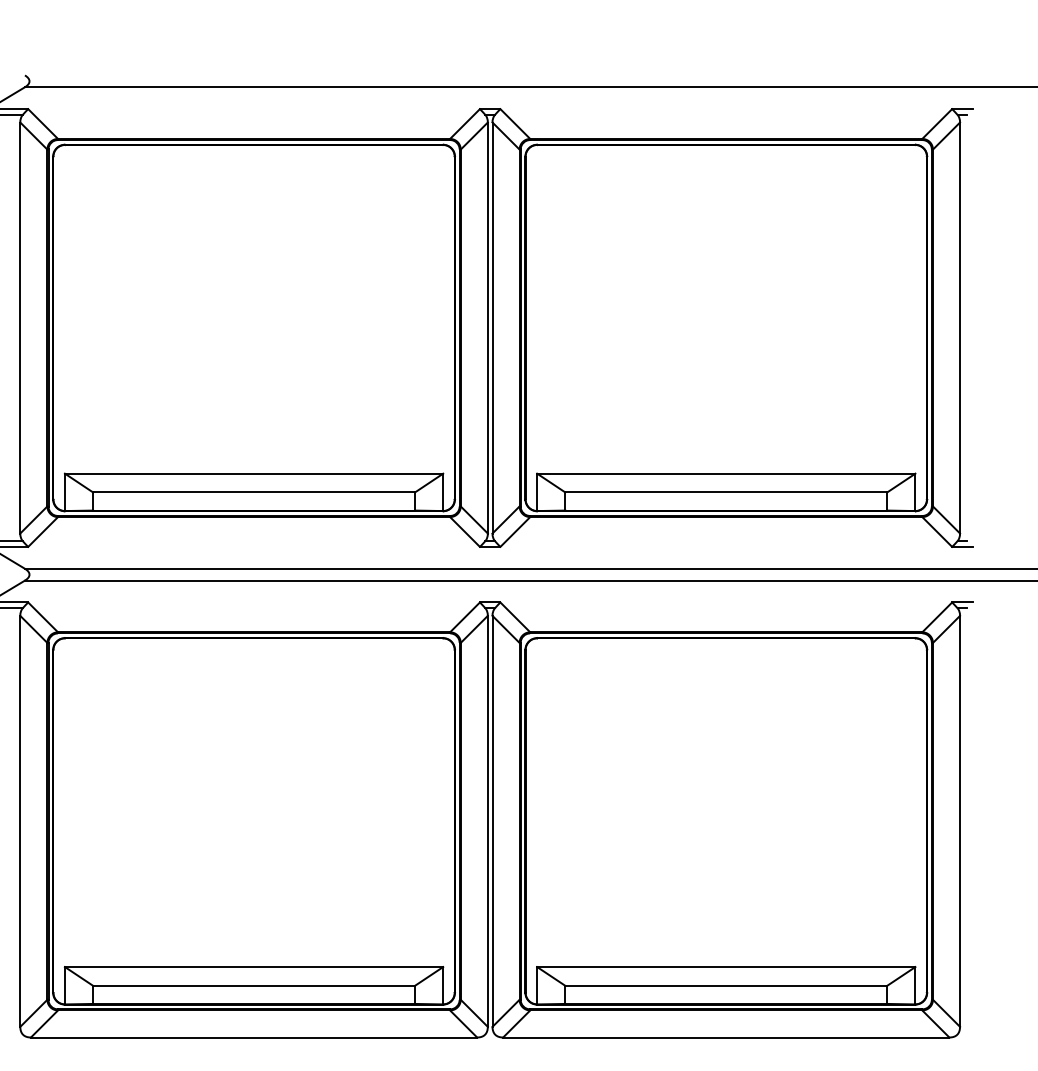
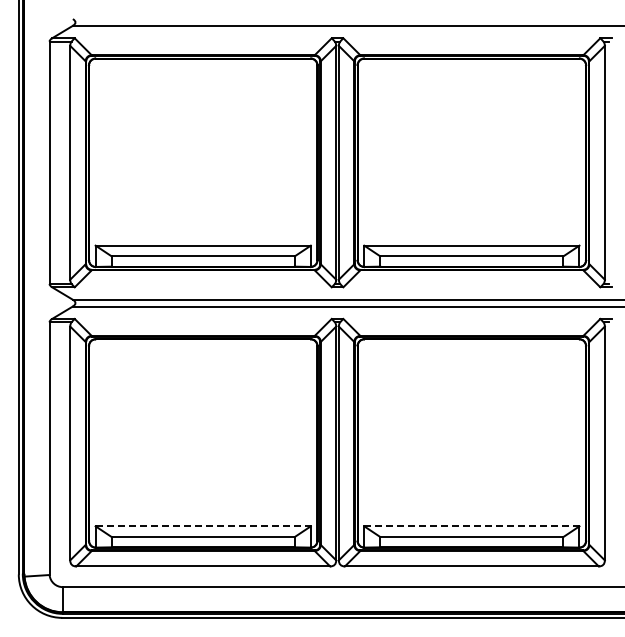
line: (254, 967) -> (203, 526), solid -> dashed
line: (725, 967) -> (471, 526), solid -> dashed

